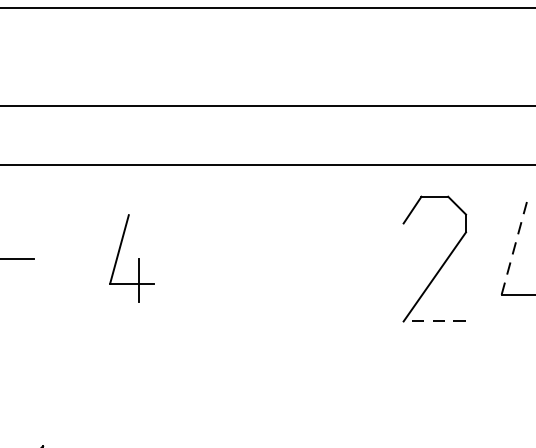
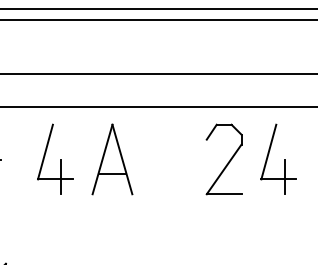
line: (514, 244) -> (268, 151), dashed -> solid
part: (132, 257) -> (55, 158), size x1.43
part: (234, 259) -> (112, 159), added
line: (433, 321) -> (223, 194), dashed -> solid

